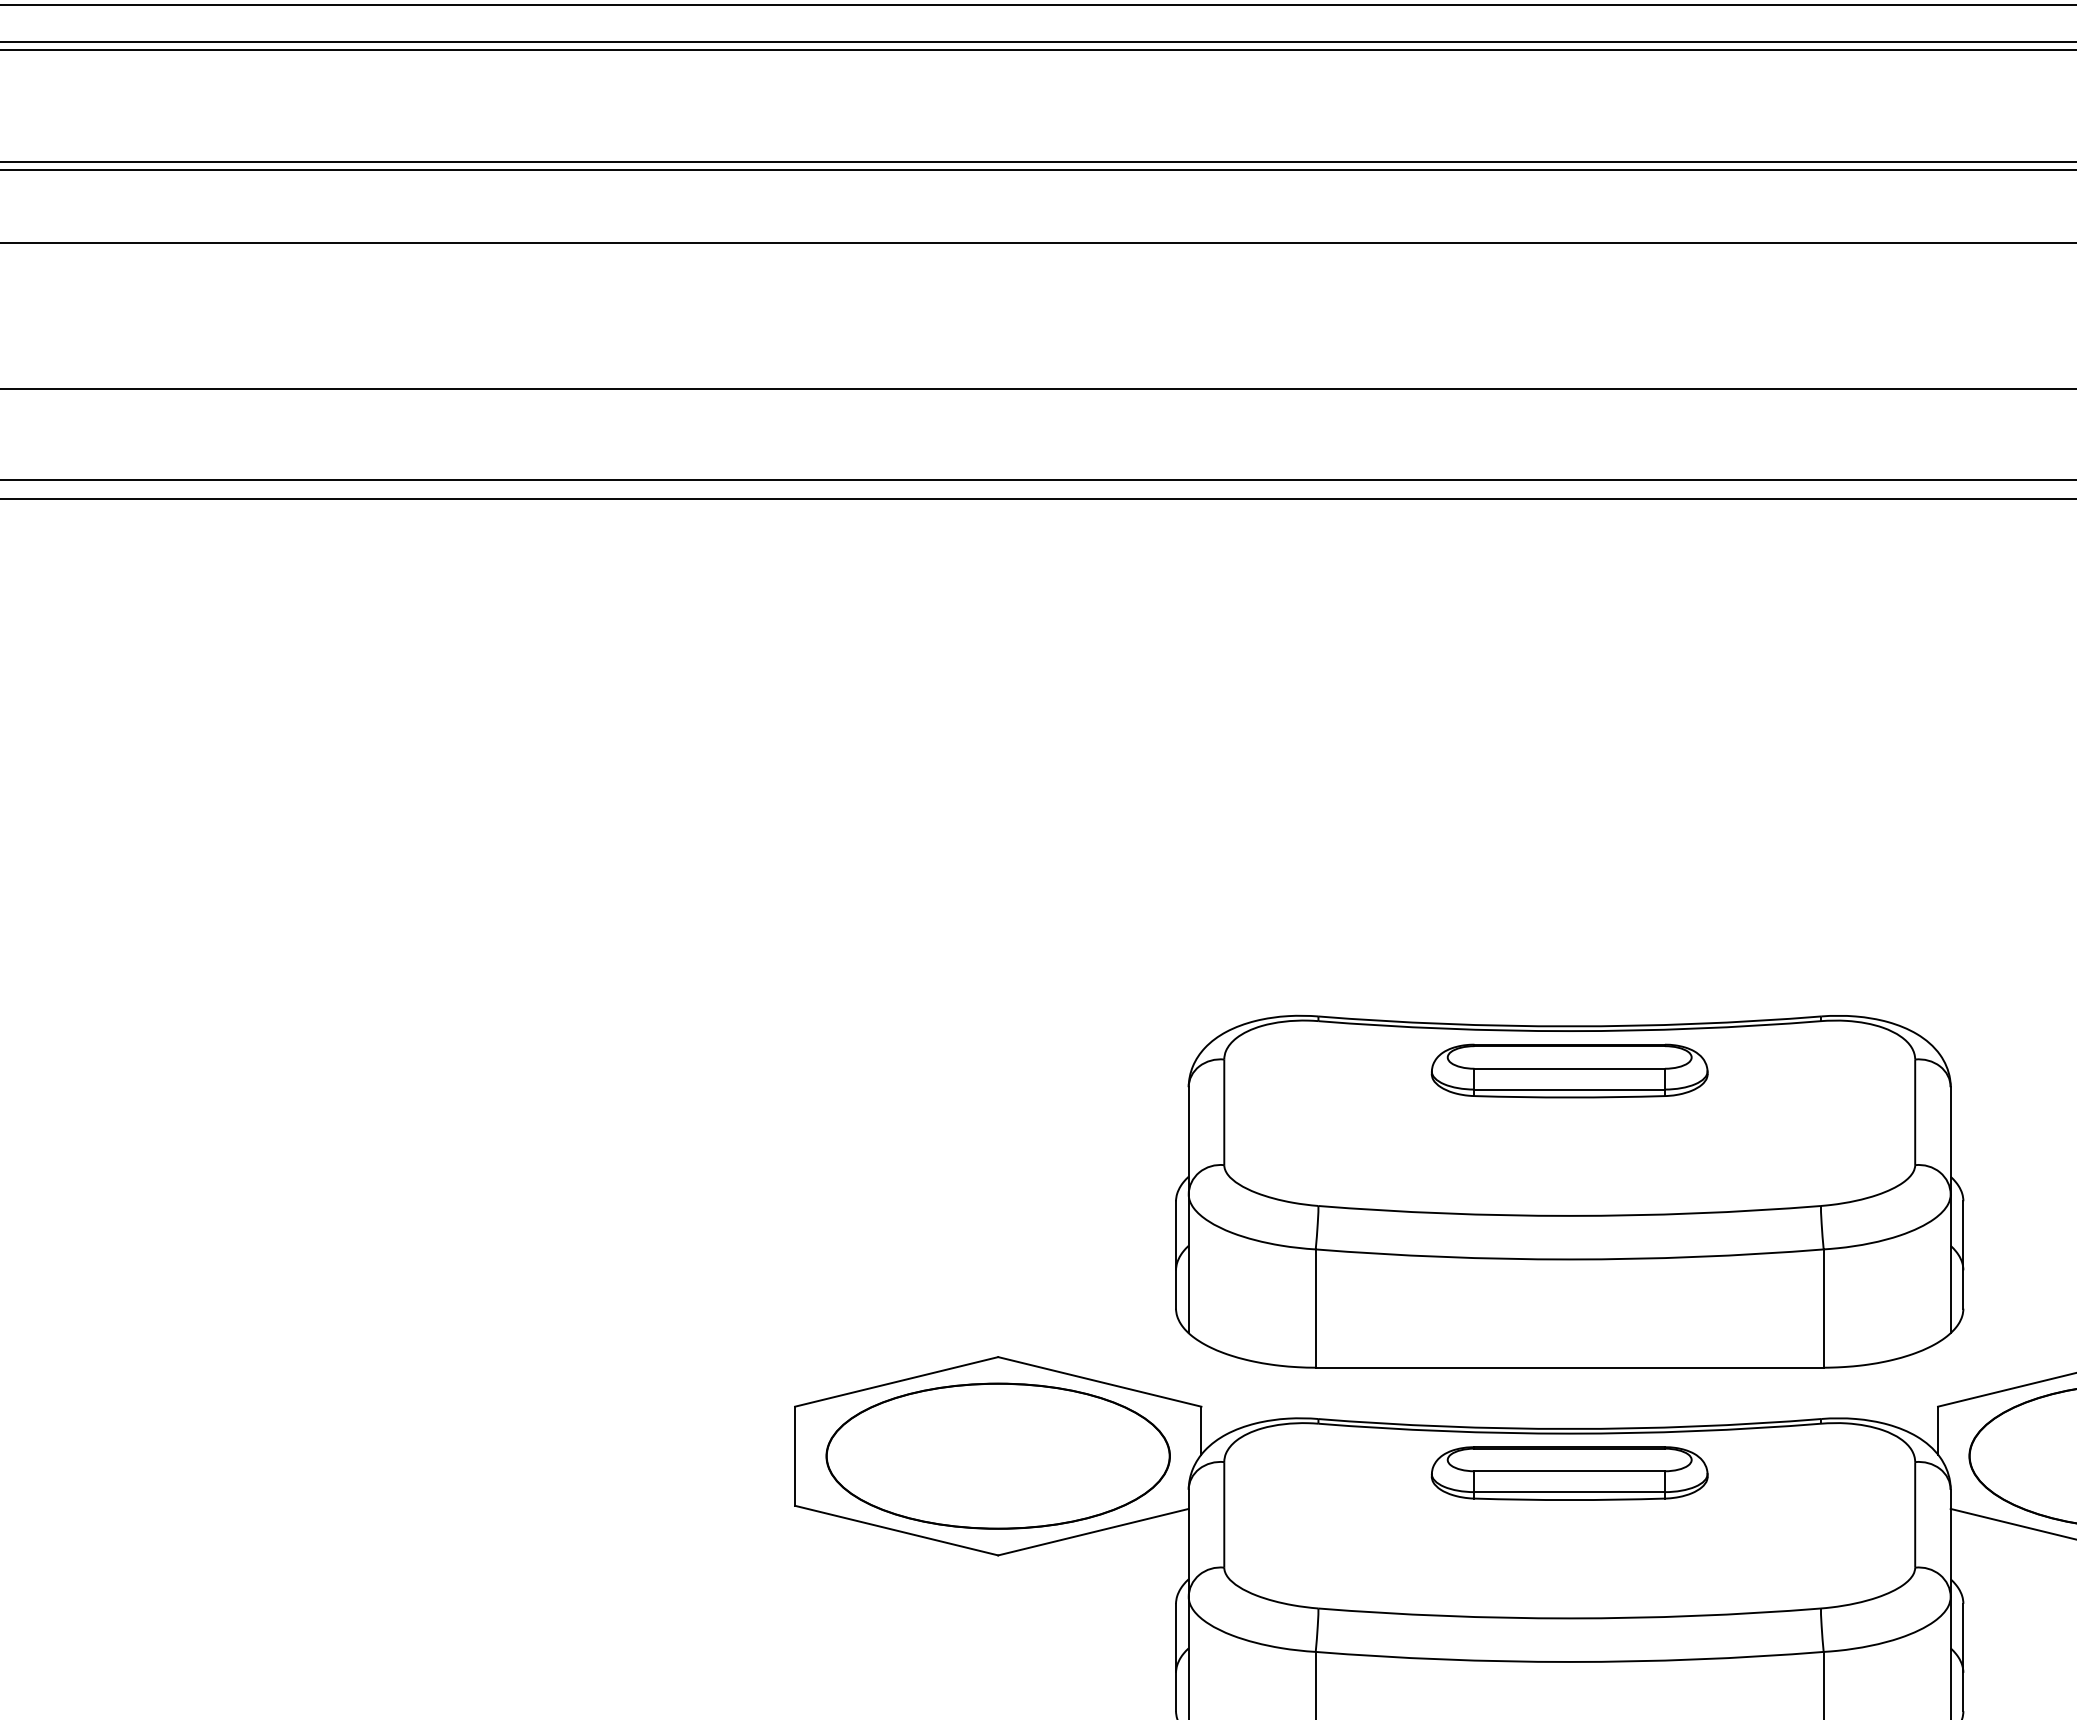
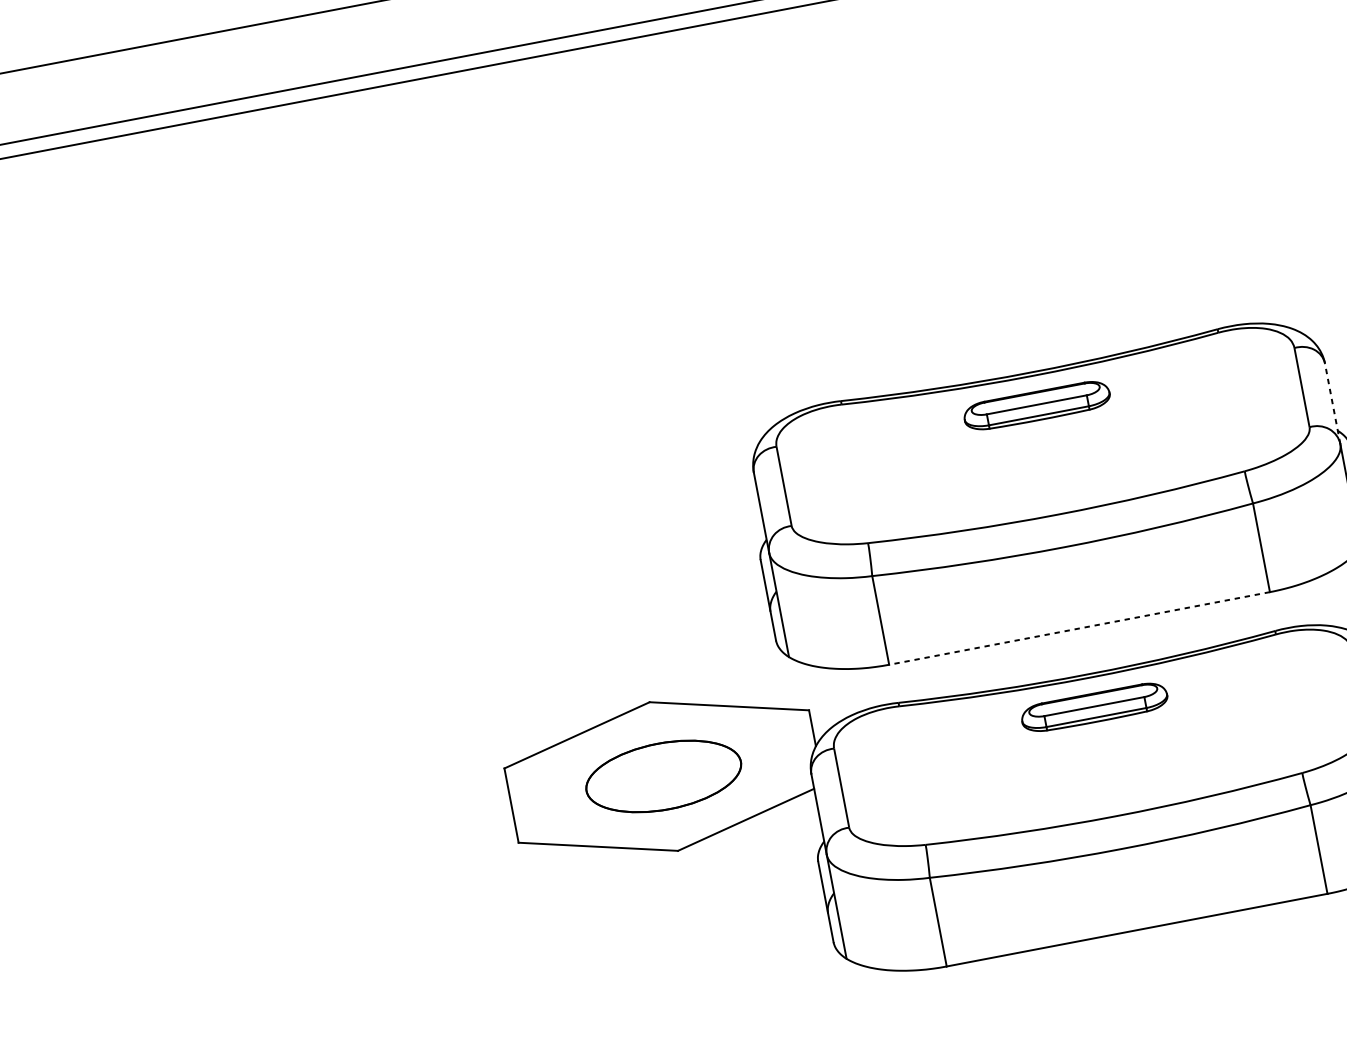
part: (1569, 1070) -> (1036, 405), size x0.7
line: (1950, 1140) -> (1332, 403), solid -> dashed
line: (1569, 1367) -> (1079, 628), solid -> dashed
part: (997, 1455) -> (663, 776), size x0.6
part: (1569, 1473) -> (1094, 707), size x0.7

